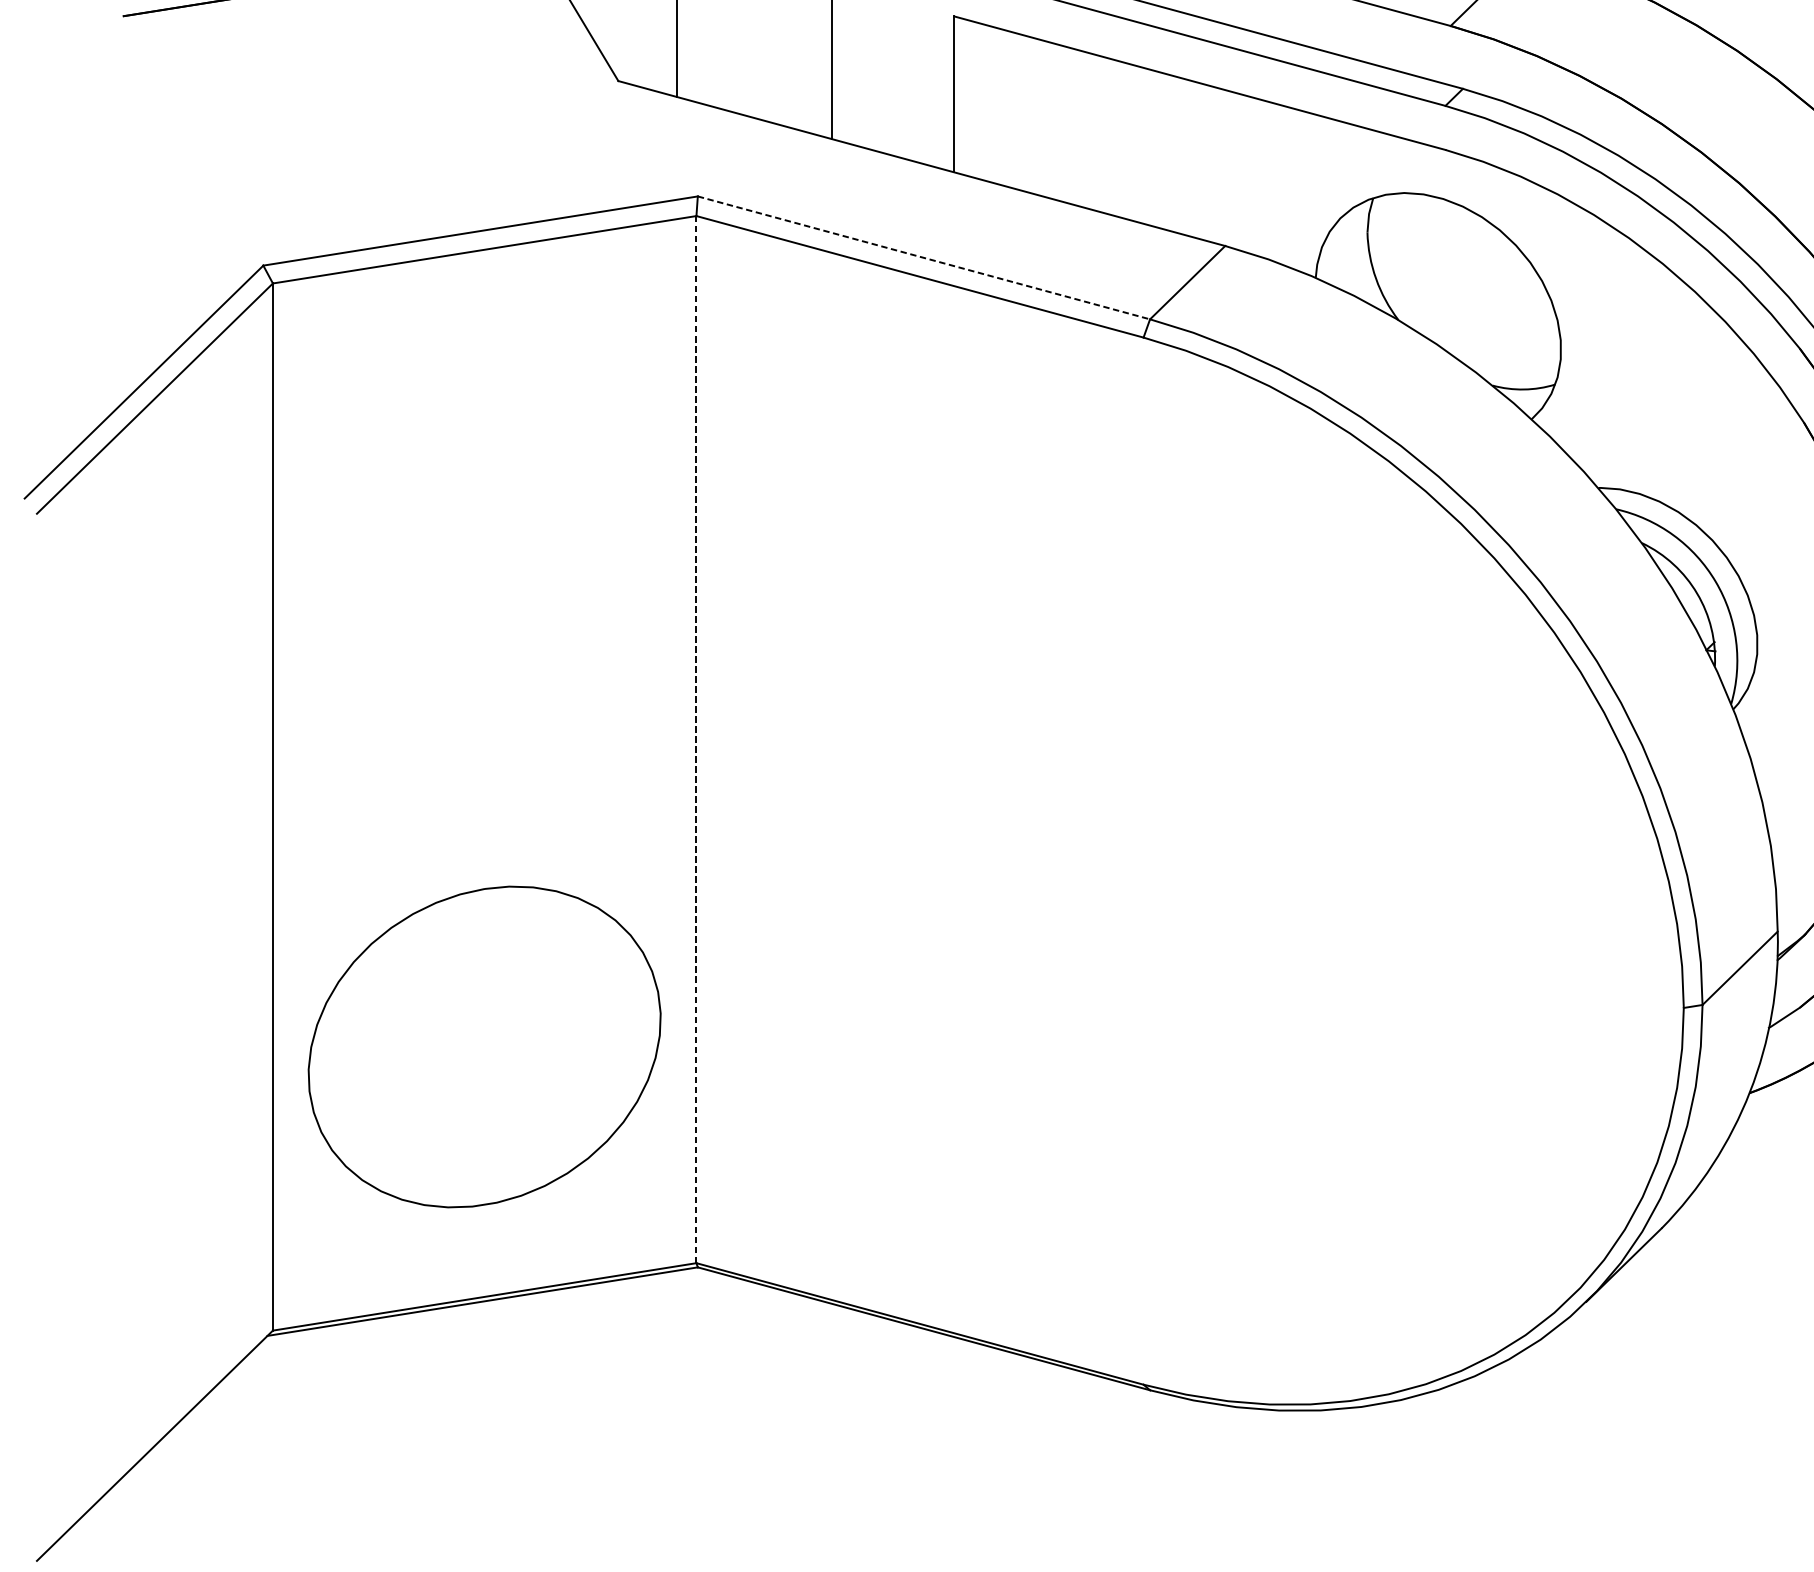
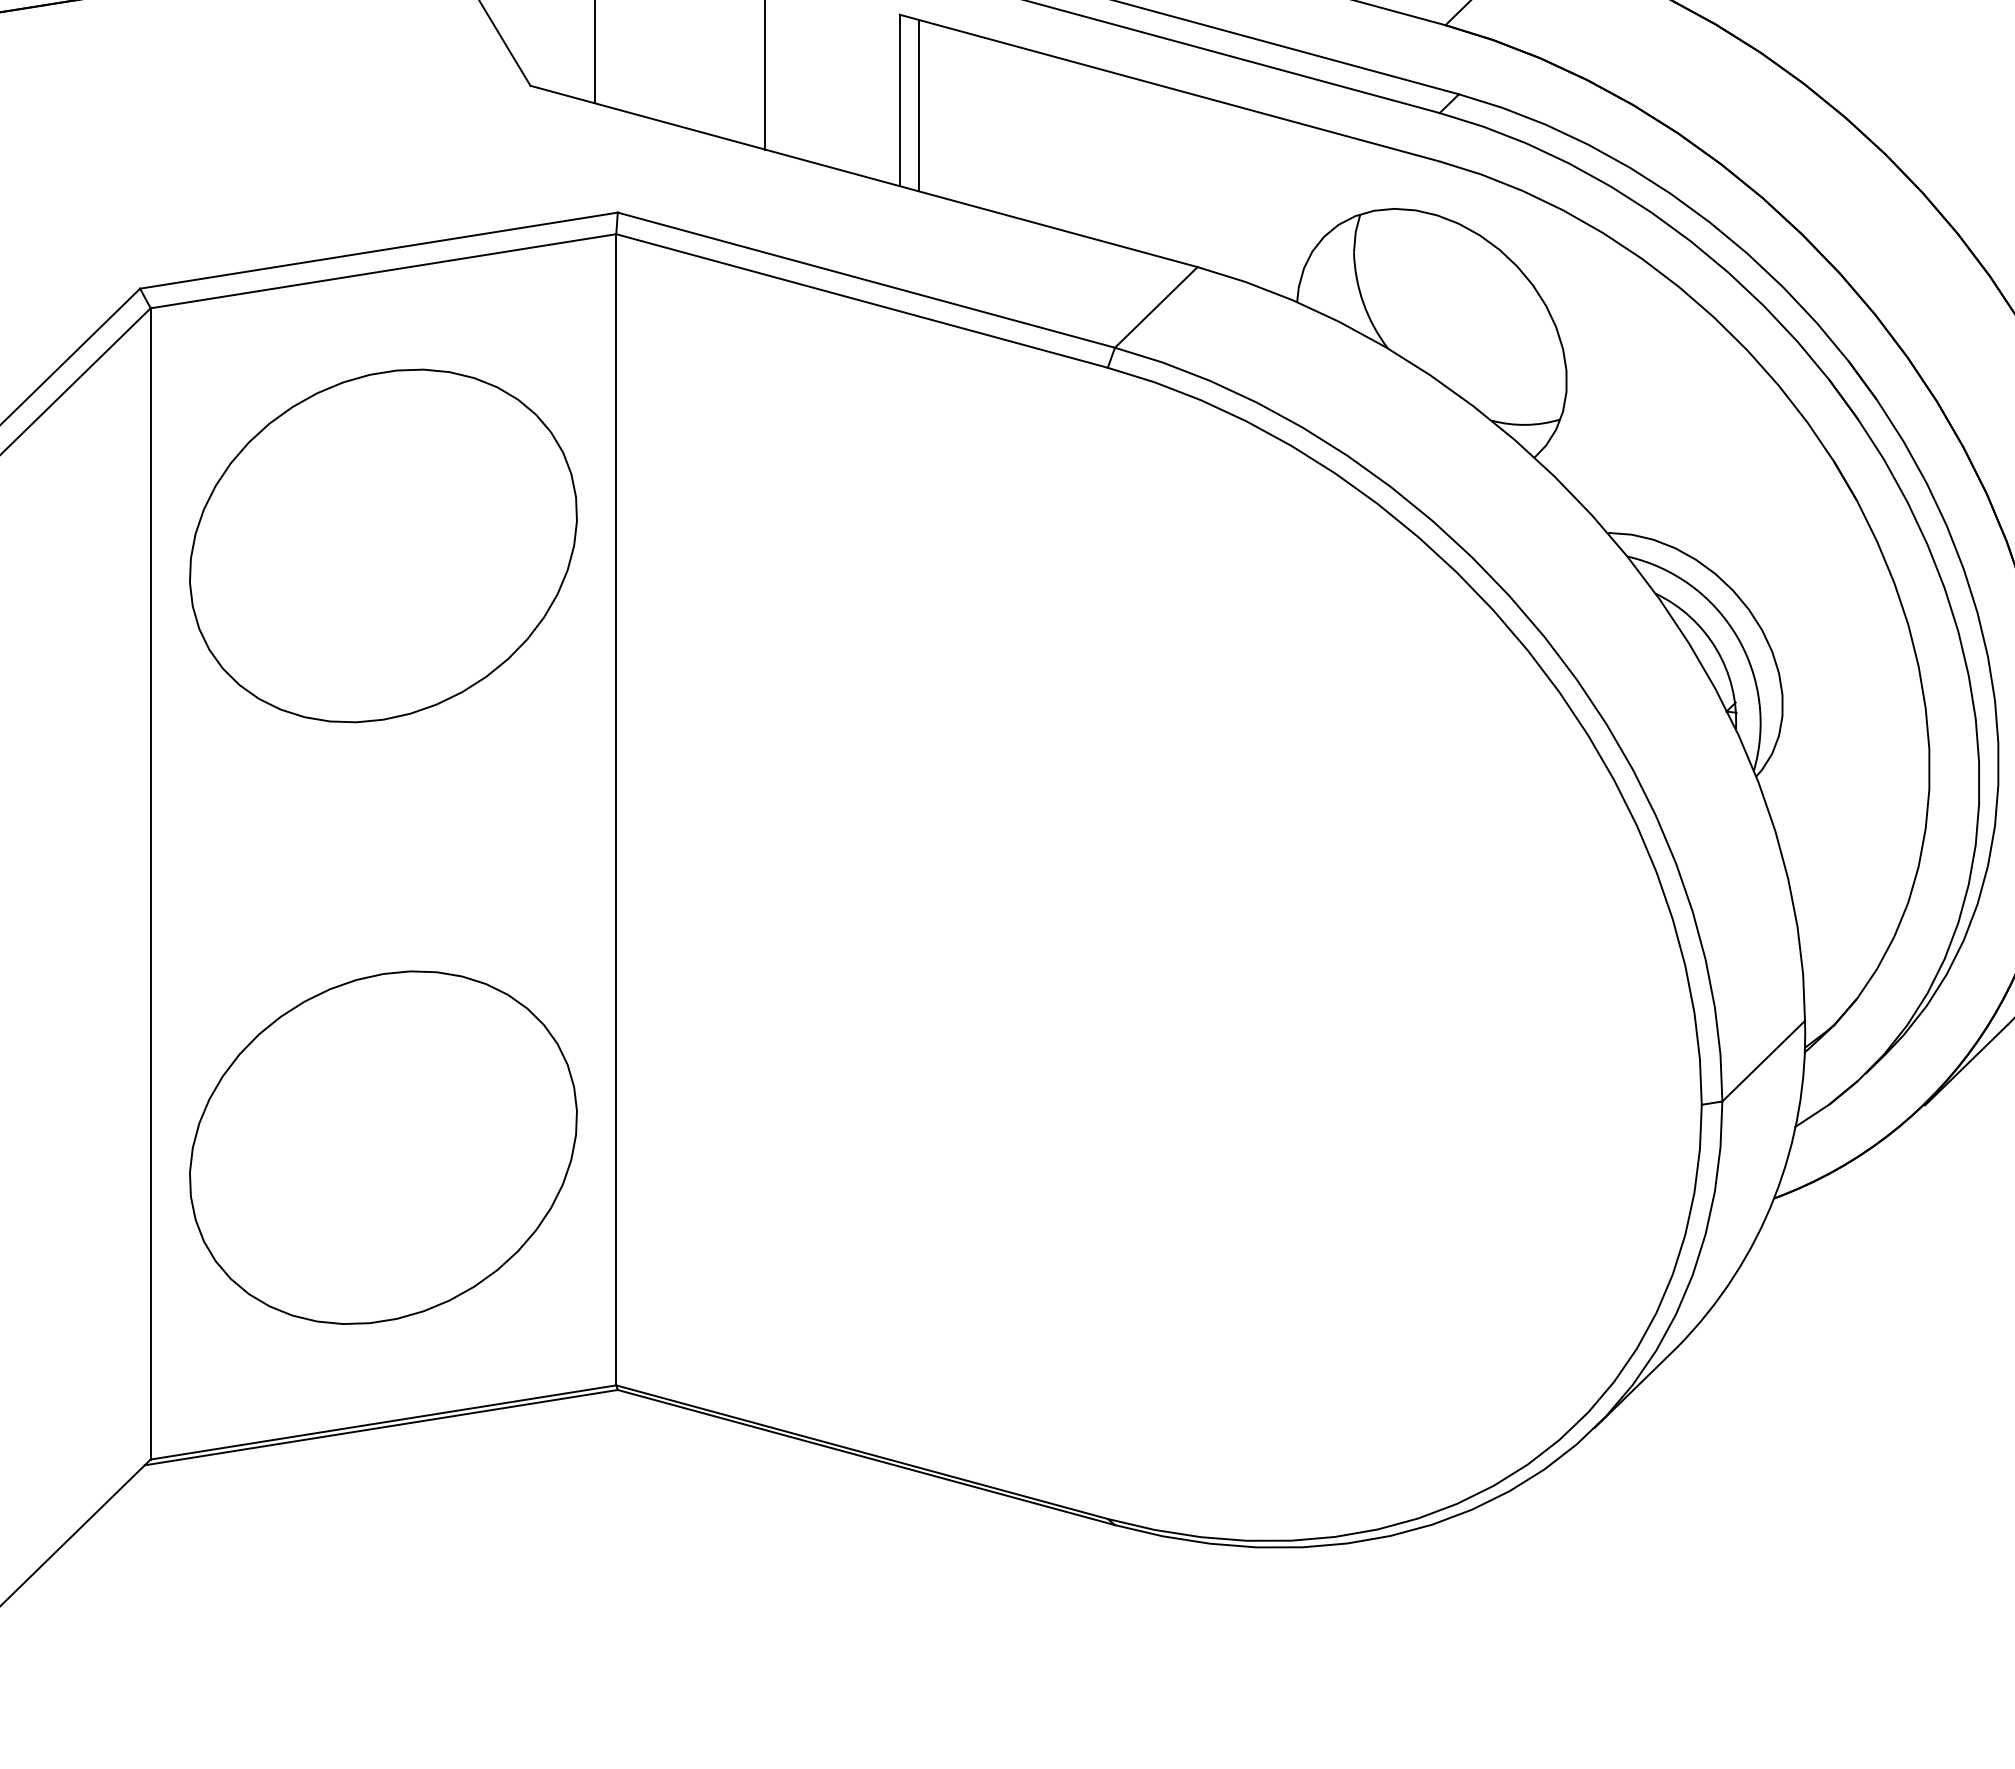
line: (972, 98) -> (919, 105), added
line: (924, 258) -> (866, 280), dashed -> solid
part: (484, 499) -> (383, 545), added
line: (696, 739) -> (616, 809), dashed -> solid

